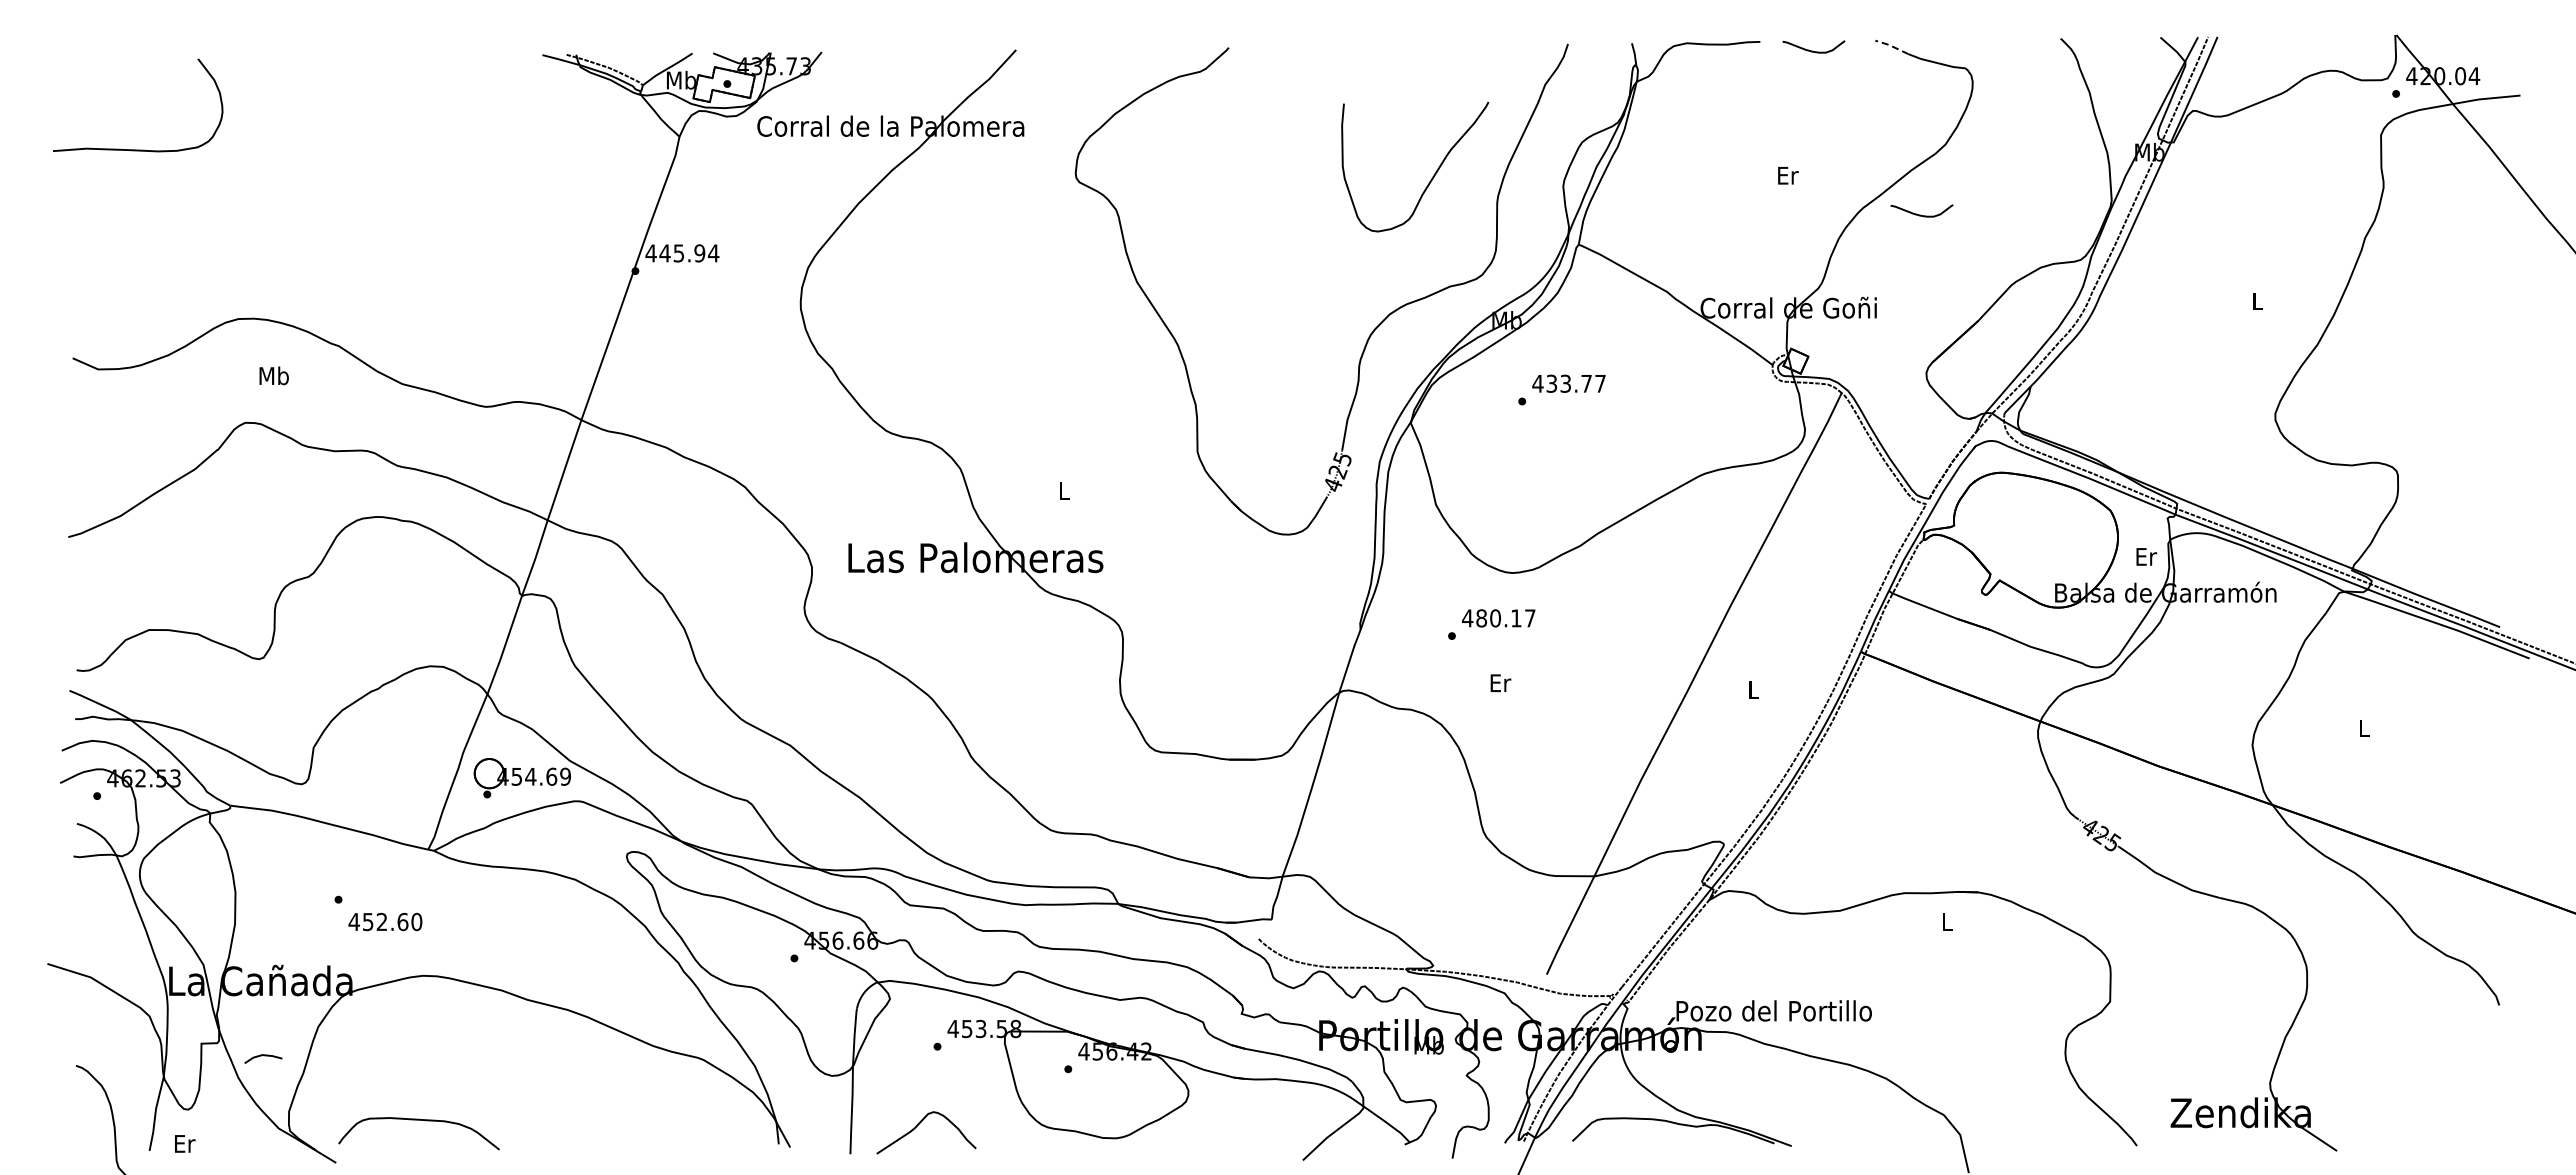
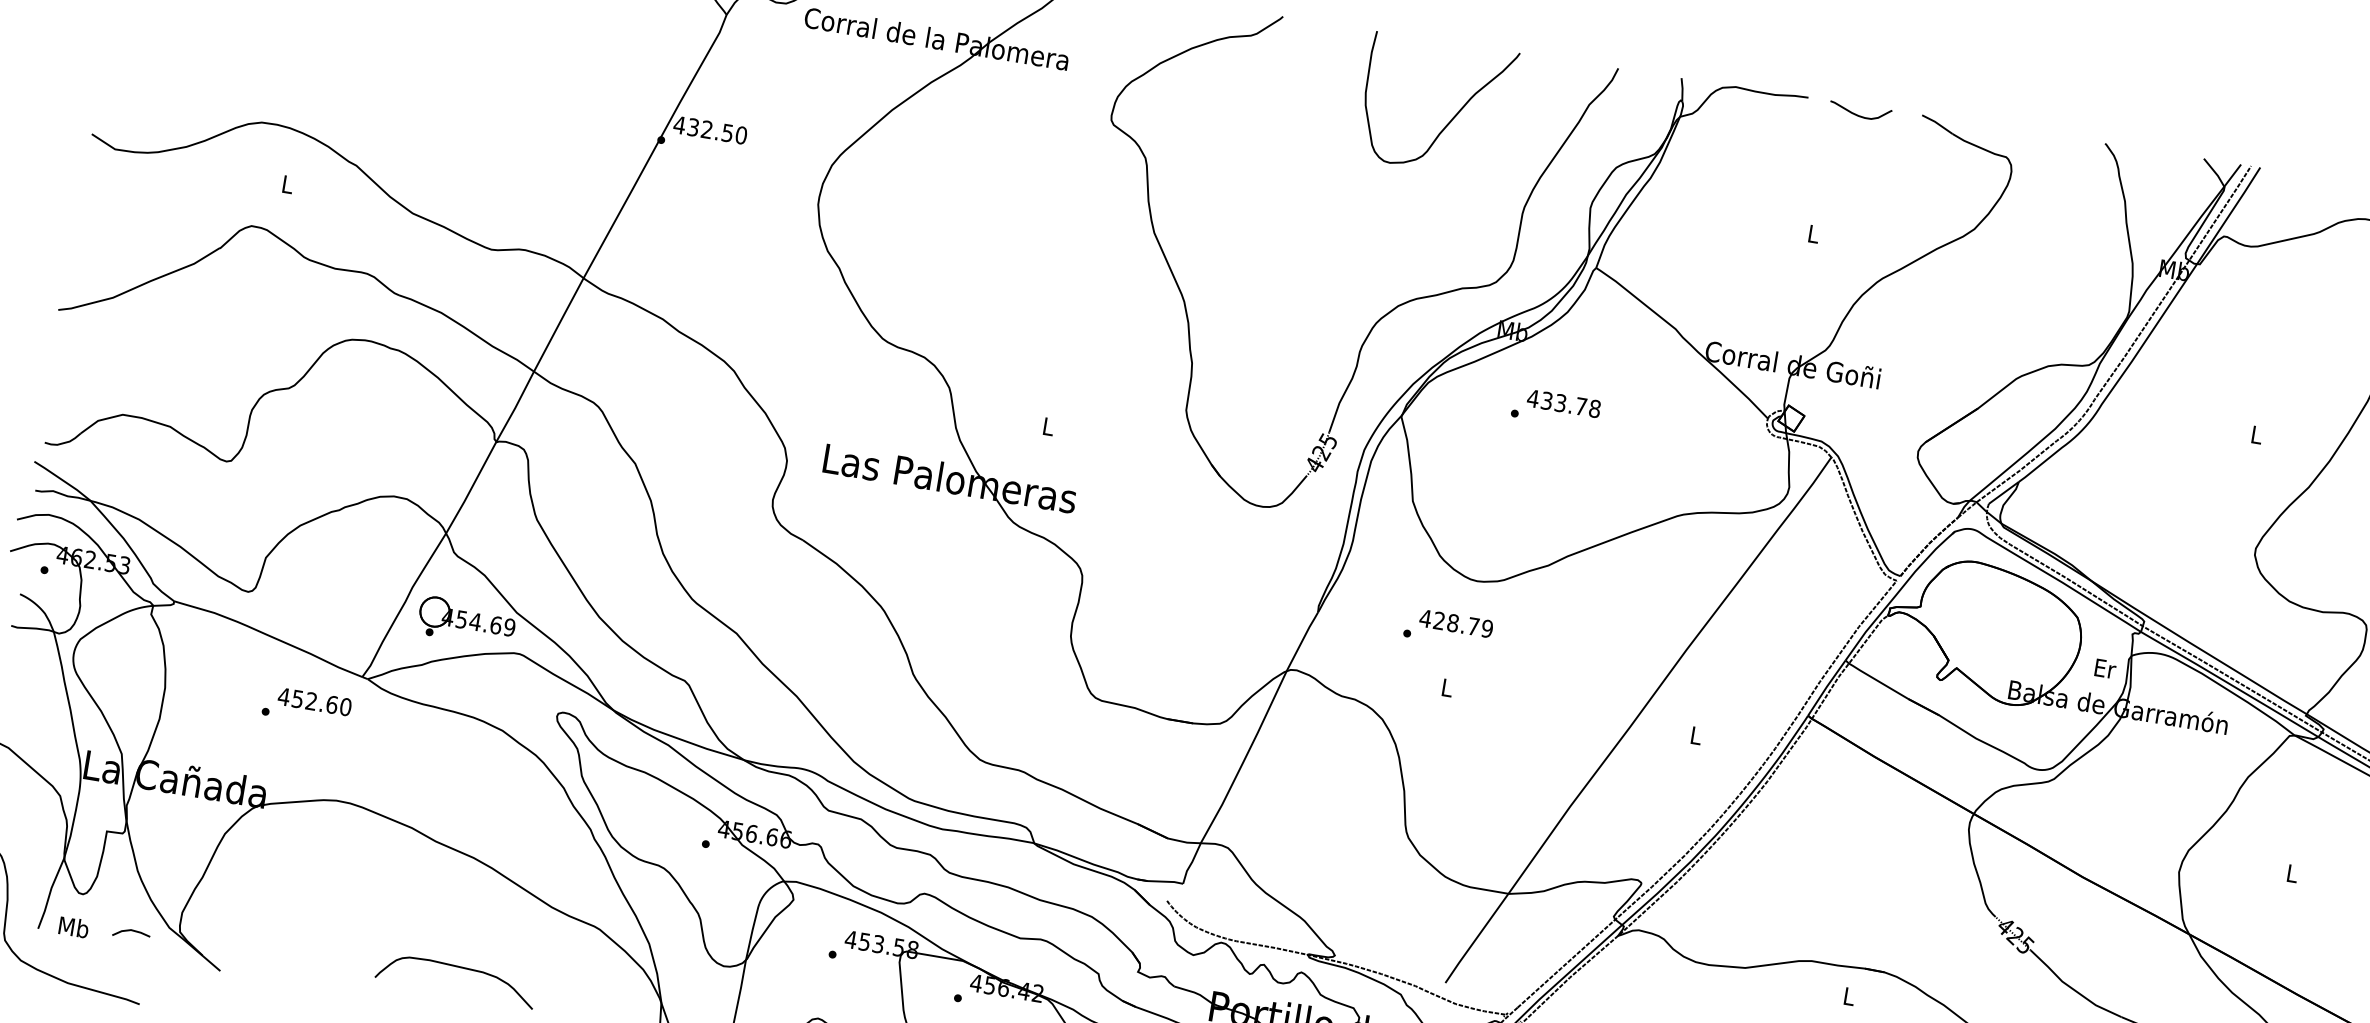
line: (1891, 46) -> (1937, 123), dashed -> solid
text: (1788, 175) -> (1814, 234), Er -> L
curve: (1432, 176) -> (1452, 117), moved
curve: (1920, 214) -> (1938, 294), removed
text: (689, 253) -> (717, 131), 445.94 -> 432.50
text: (273, 375) -> (287, 183), Mb -> L
text: (1600, 383) -> (1594, 408), 433.77 -> 433.78
text: (1505, 618) -> (1462, 624), 480.17 -> 428.79
text: (1500, 683) -> (1447, 688), Er -> L
text: (385, 921) -> (314, 701), moved
line: (263, 1056) -> (131, 931), moved
curve: (418, 1120) -> (457, 967), moved
text: (184, 1143) -> (73, 927), Er -> Mb

